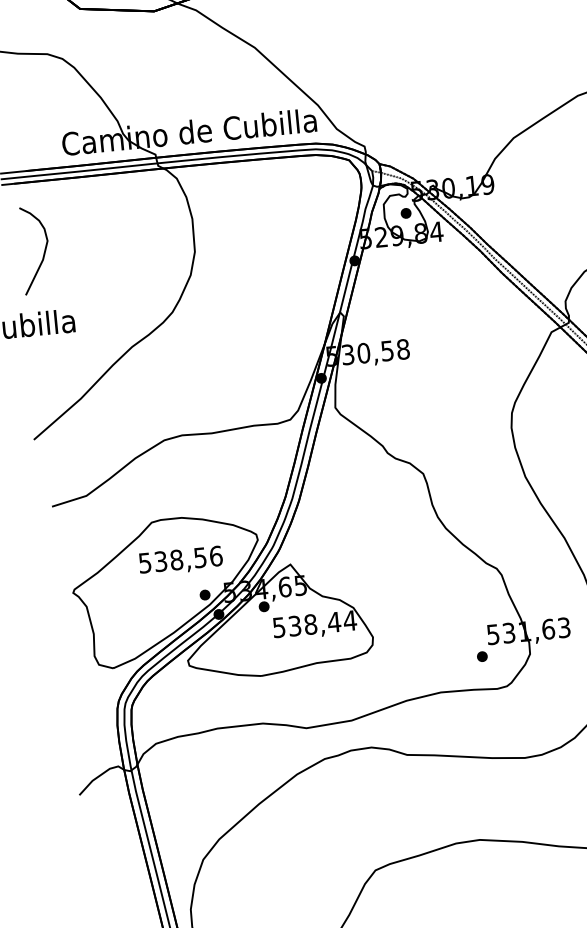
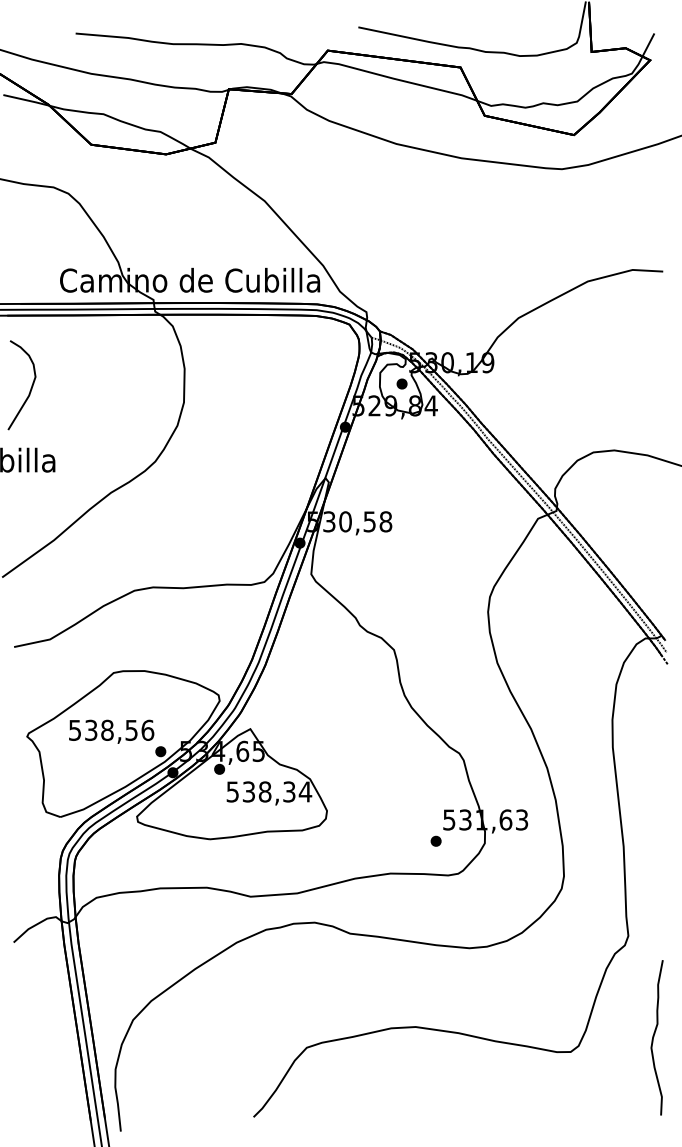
text: (180, 560) -> (111, 731), moved
text: (333, 621) -> (288, 791), 538,44 -> 538,34

